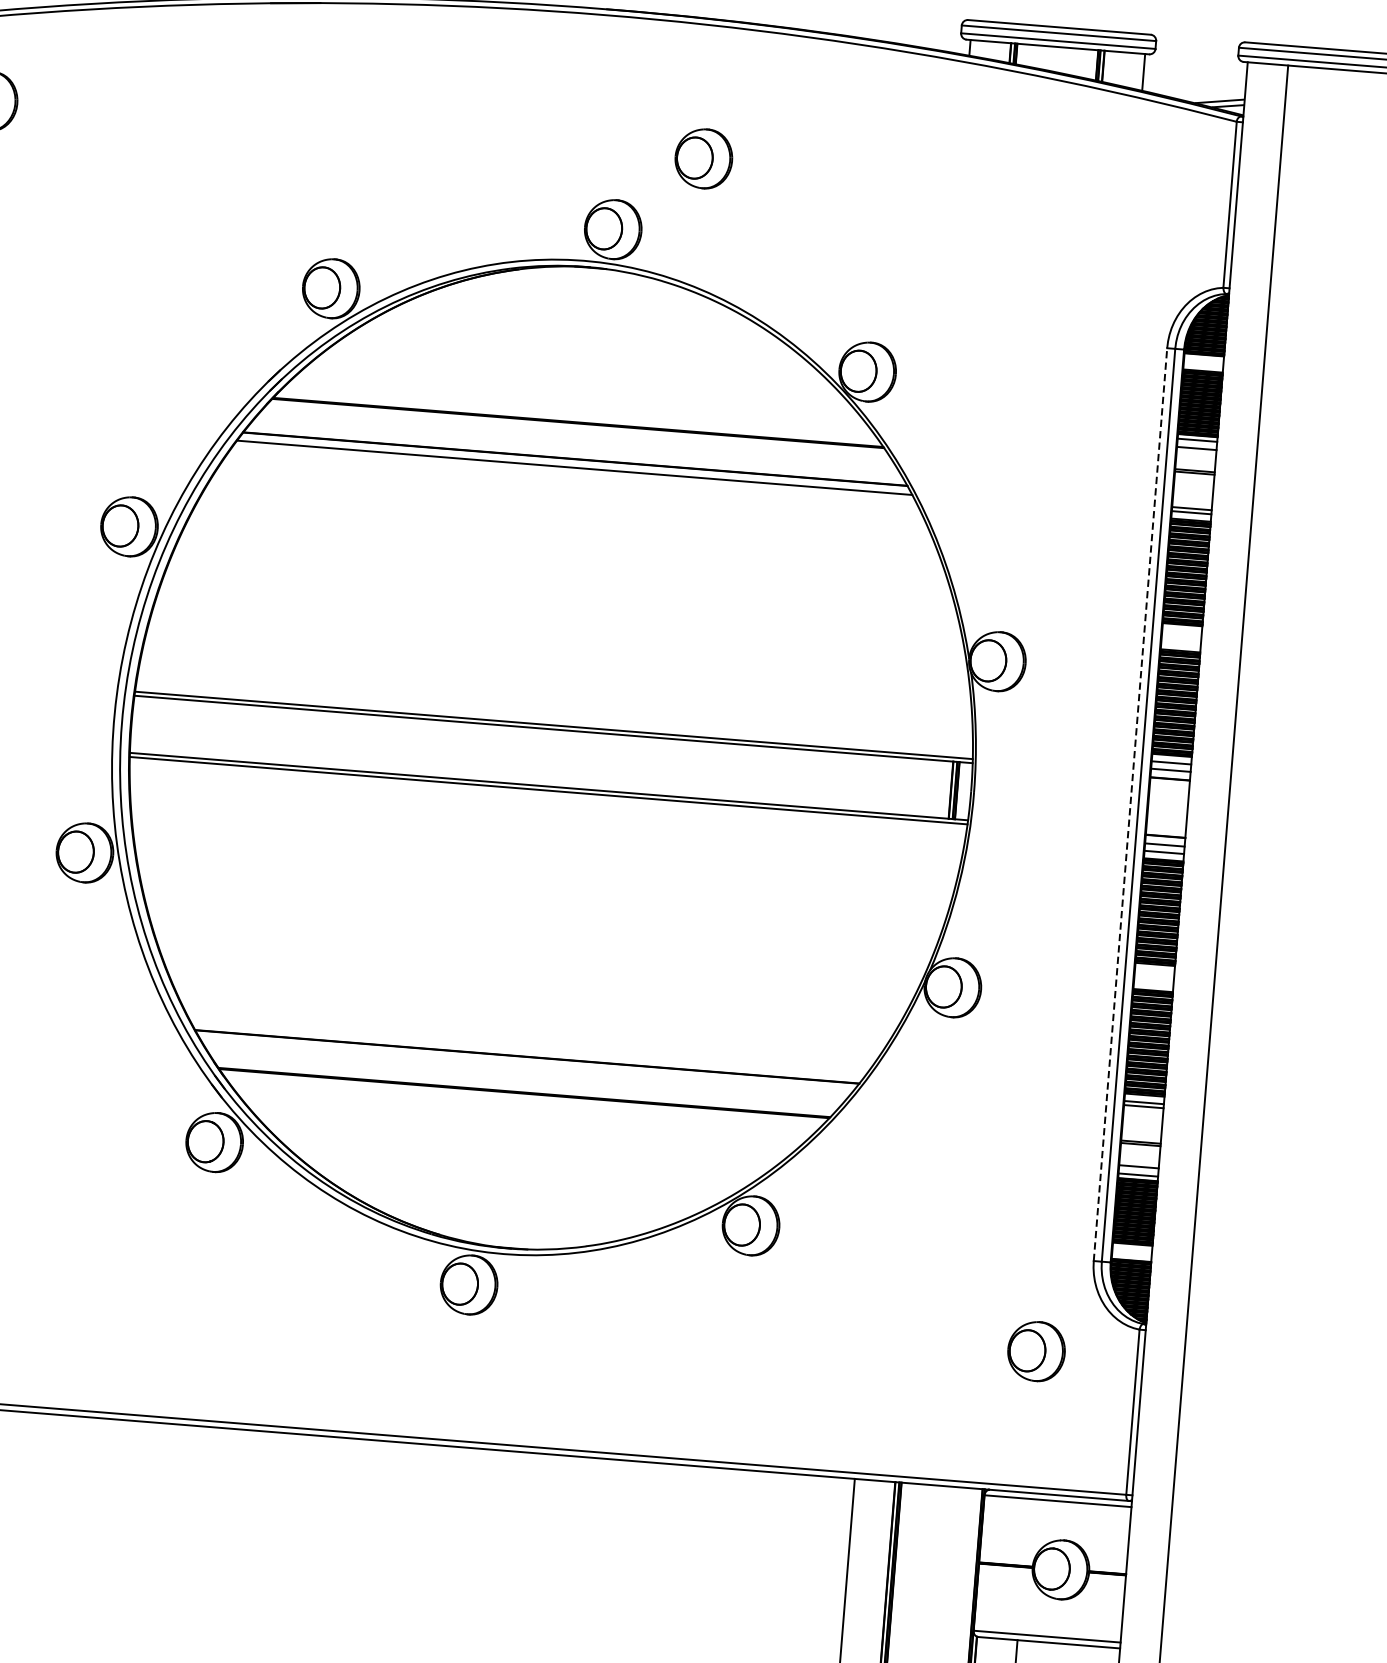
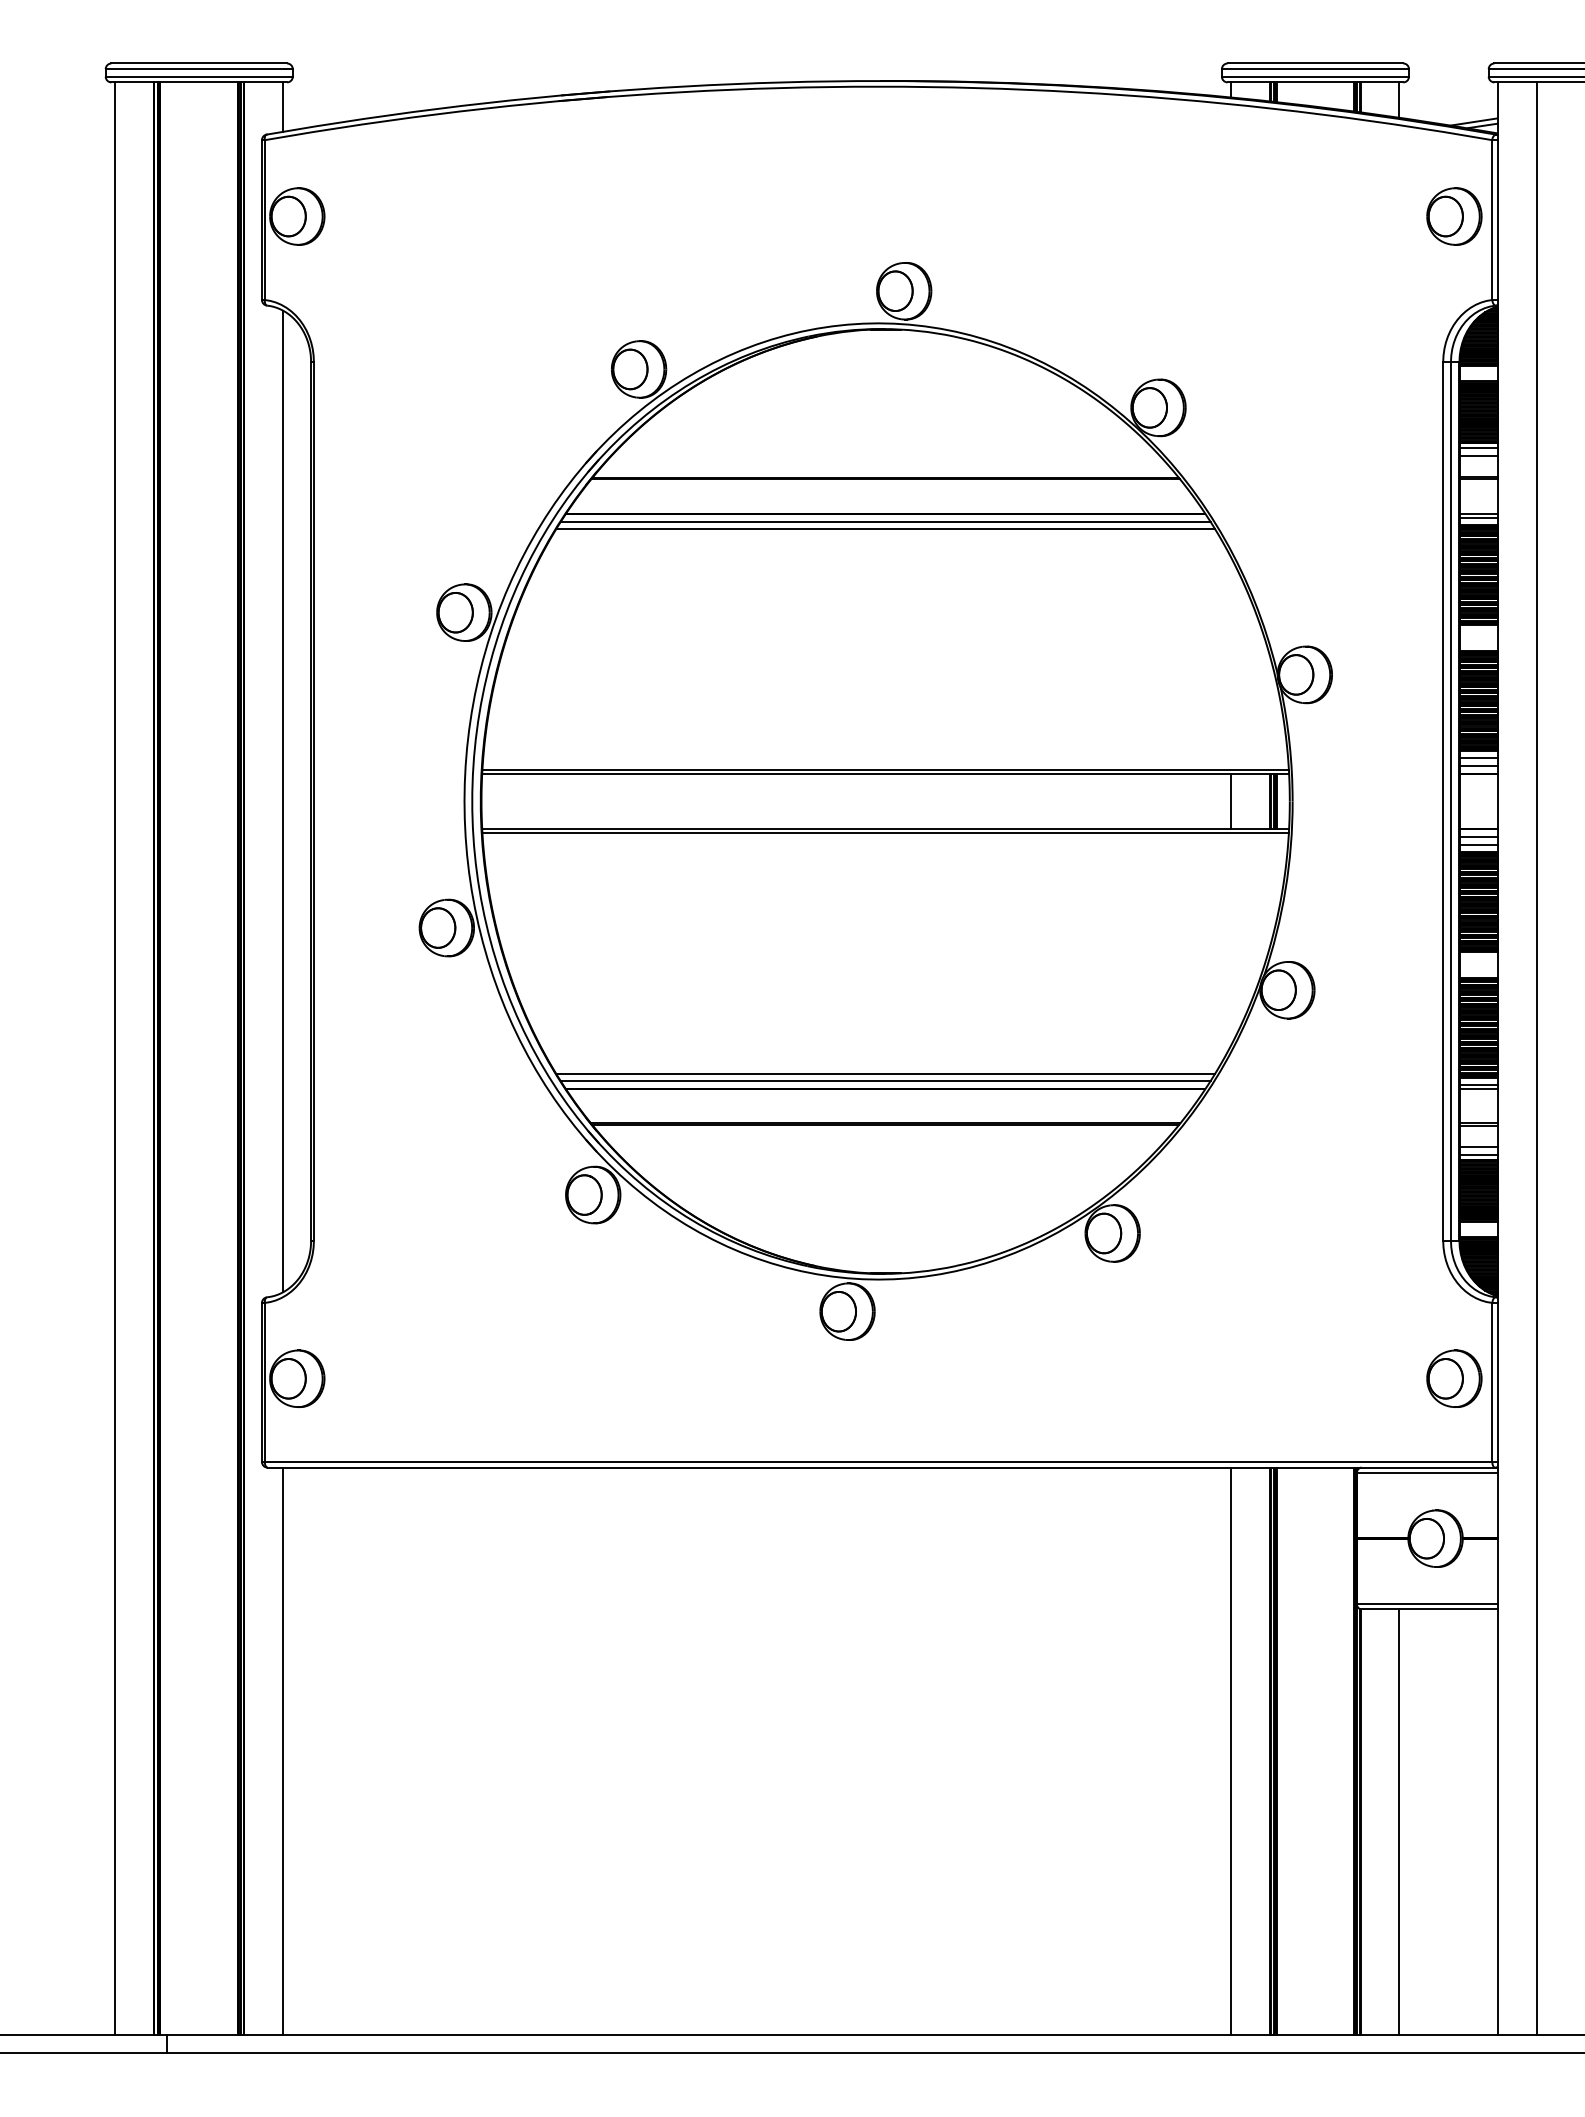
part: (703, 158) -> (1454, 216), moved
line: (573, 475) -> (885, 529), added
line: (910, 785) -> (1231, 800), added
line: (1130, 803) -> (1443, 800), dashed -> solid
line: (528, 1040) -> (885, 1073), added
line: (527, 1047) -> (885, 1080), added
part: (1036, 1351) -> (1454, 1378), moved

